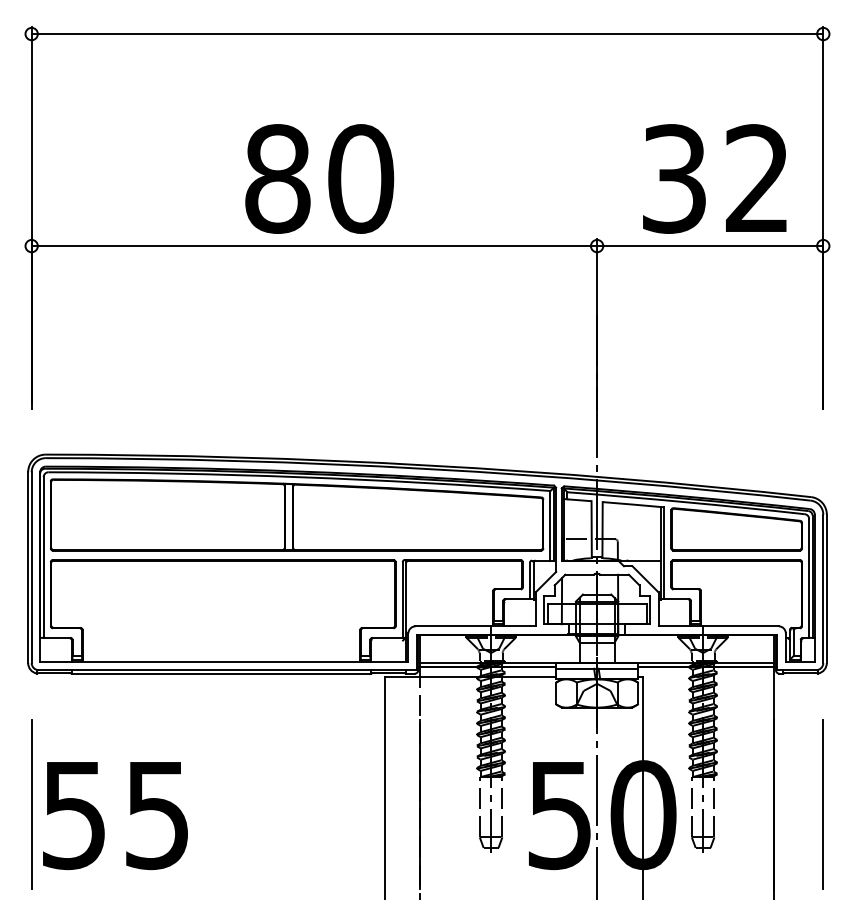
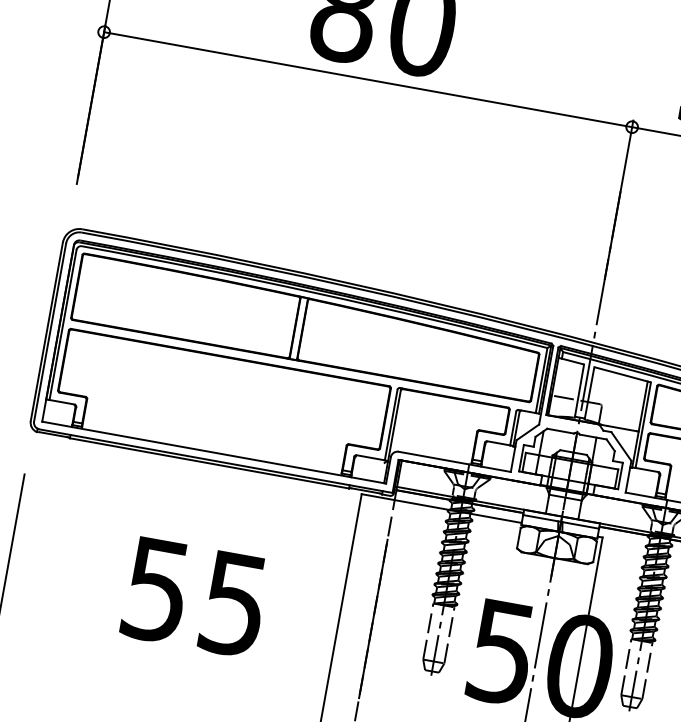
text: (115, 816) -> (194, 598), moved

